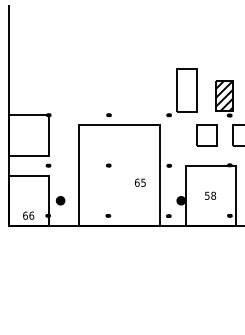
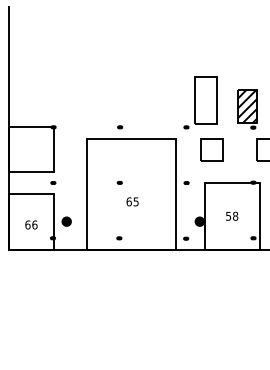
part: (206, 135) -> (212, 149), moved
text: (139, 182) -> (131, 201), moved
text: (28, 215) -> (31, 224), moved

